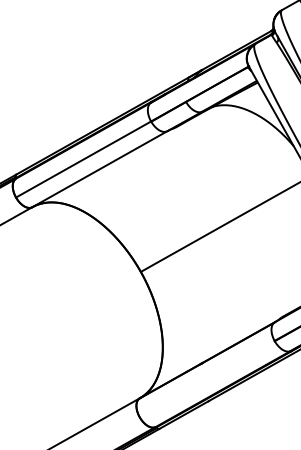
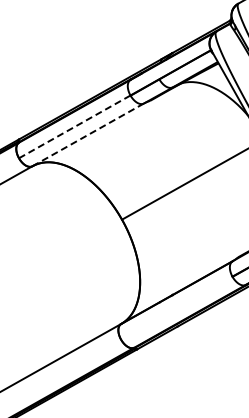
line: (83, 159) -> (74, 126), solid -> dashed
line: (100, 168) -> (88, 134), solid -> dashed

